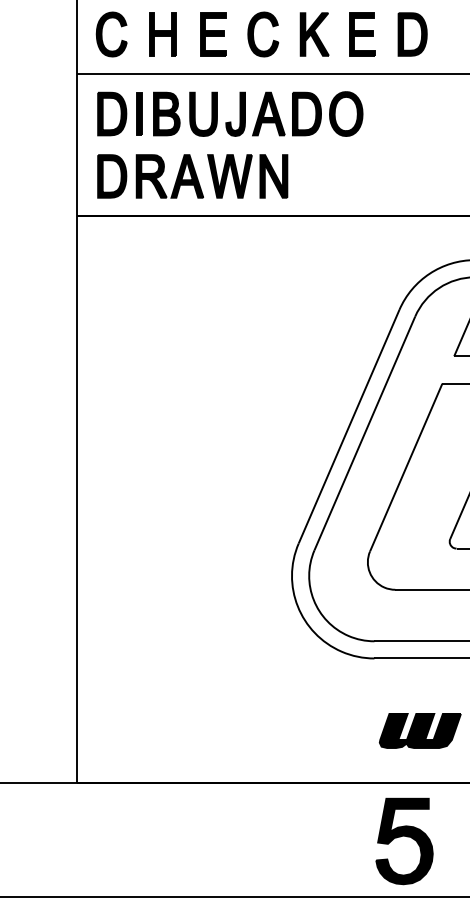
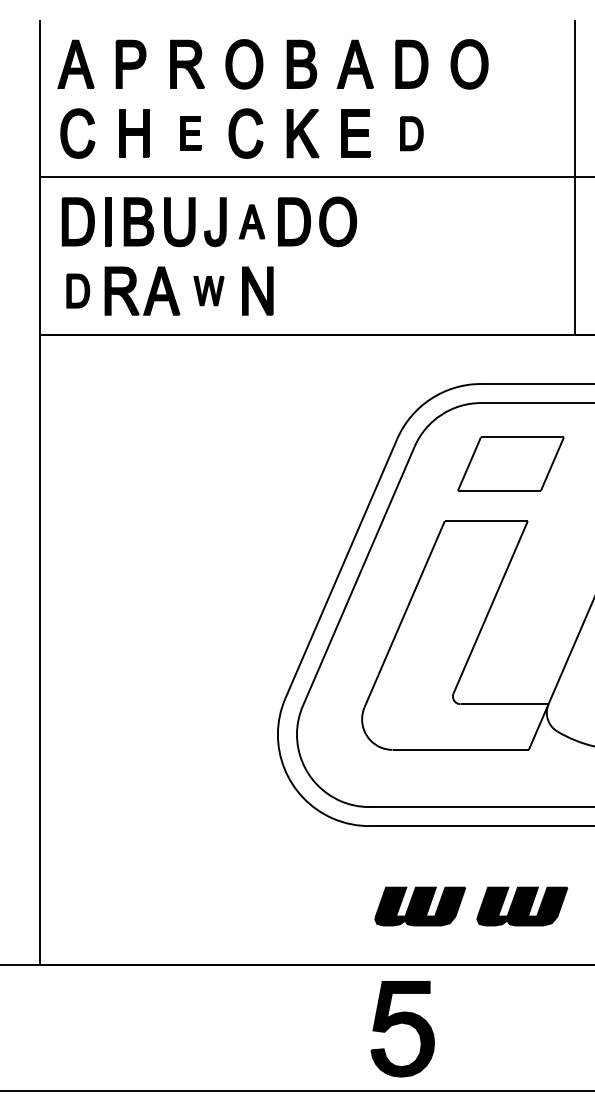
part: (213, 34) -> (190, 133), size x0.7
part: (412, 34) -> (411, 133), size x0.7
part: (268, 113) -> (251, 221), size x0.7
part: (111, 175) -> (77, 290), size x0.7
part: (229, 175) -> (208, 290), size x0.6

